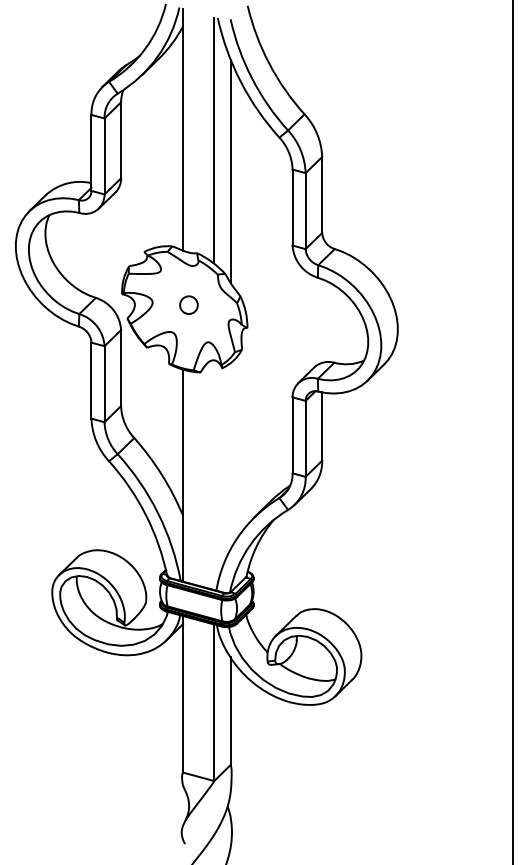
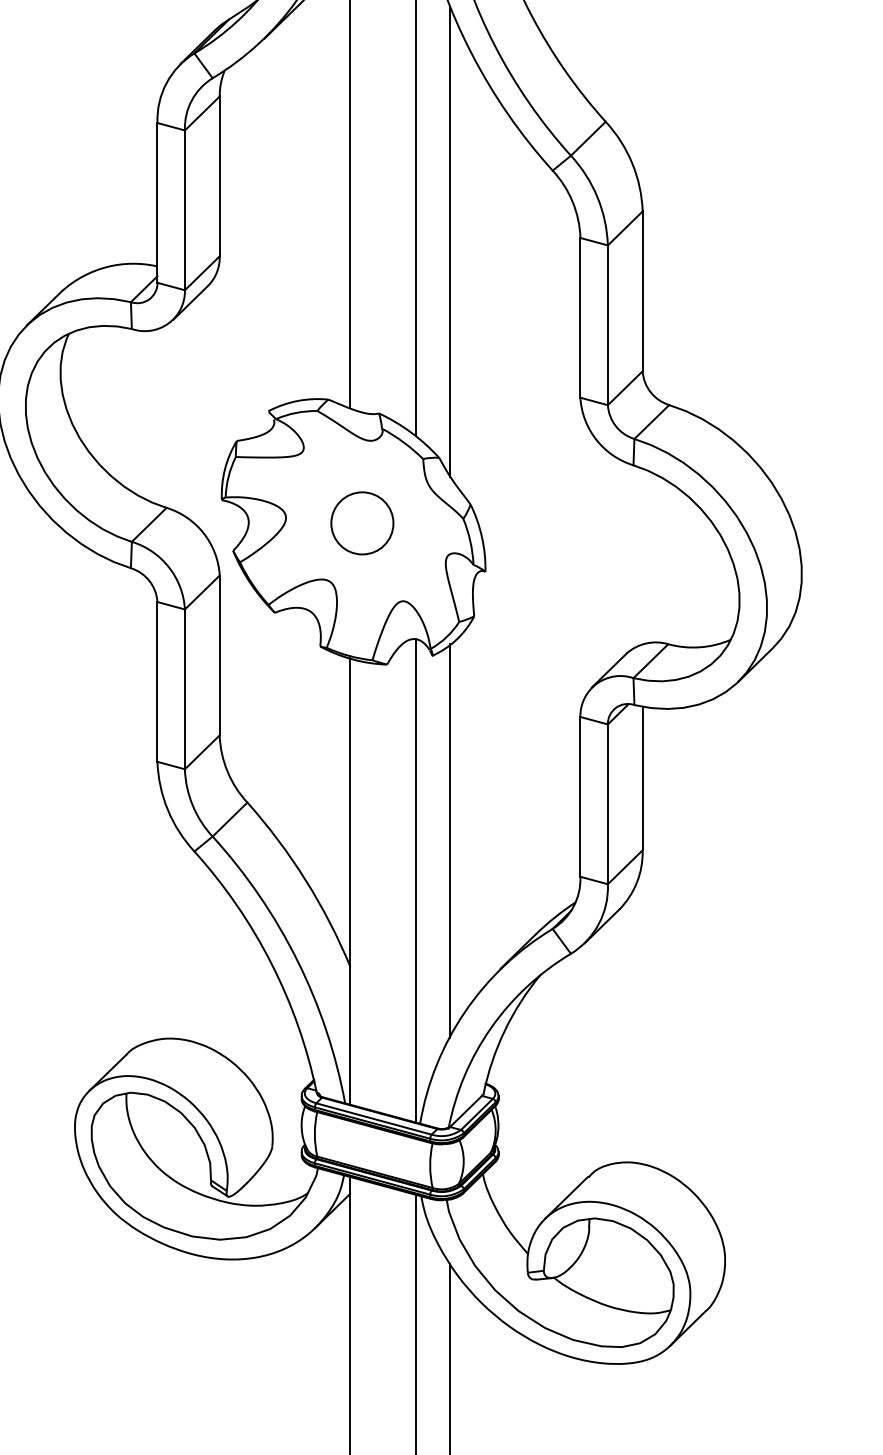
circle: (188, 304) -> (361, 521), size x1.67
line: (230, 455) -> (449, 839), added
line: (214, 475) -> (416, 881), added

